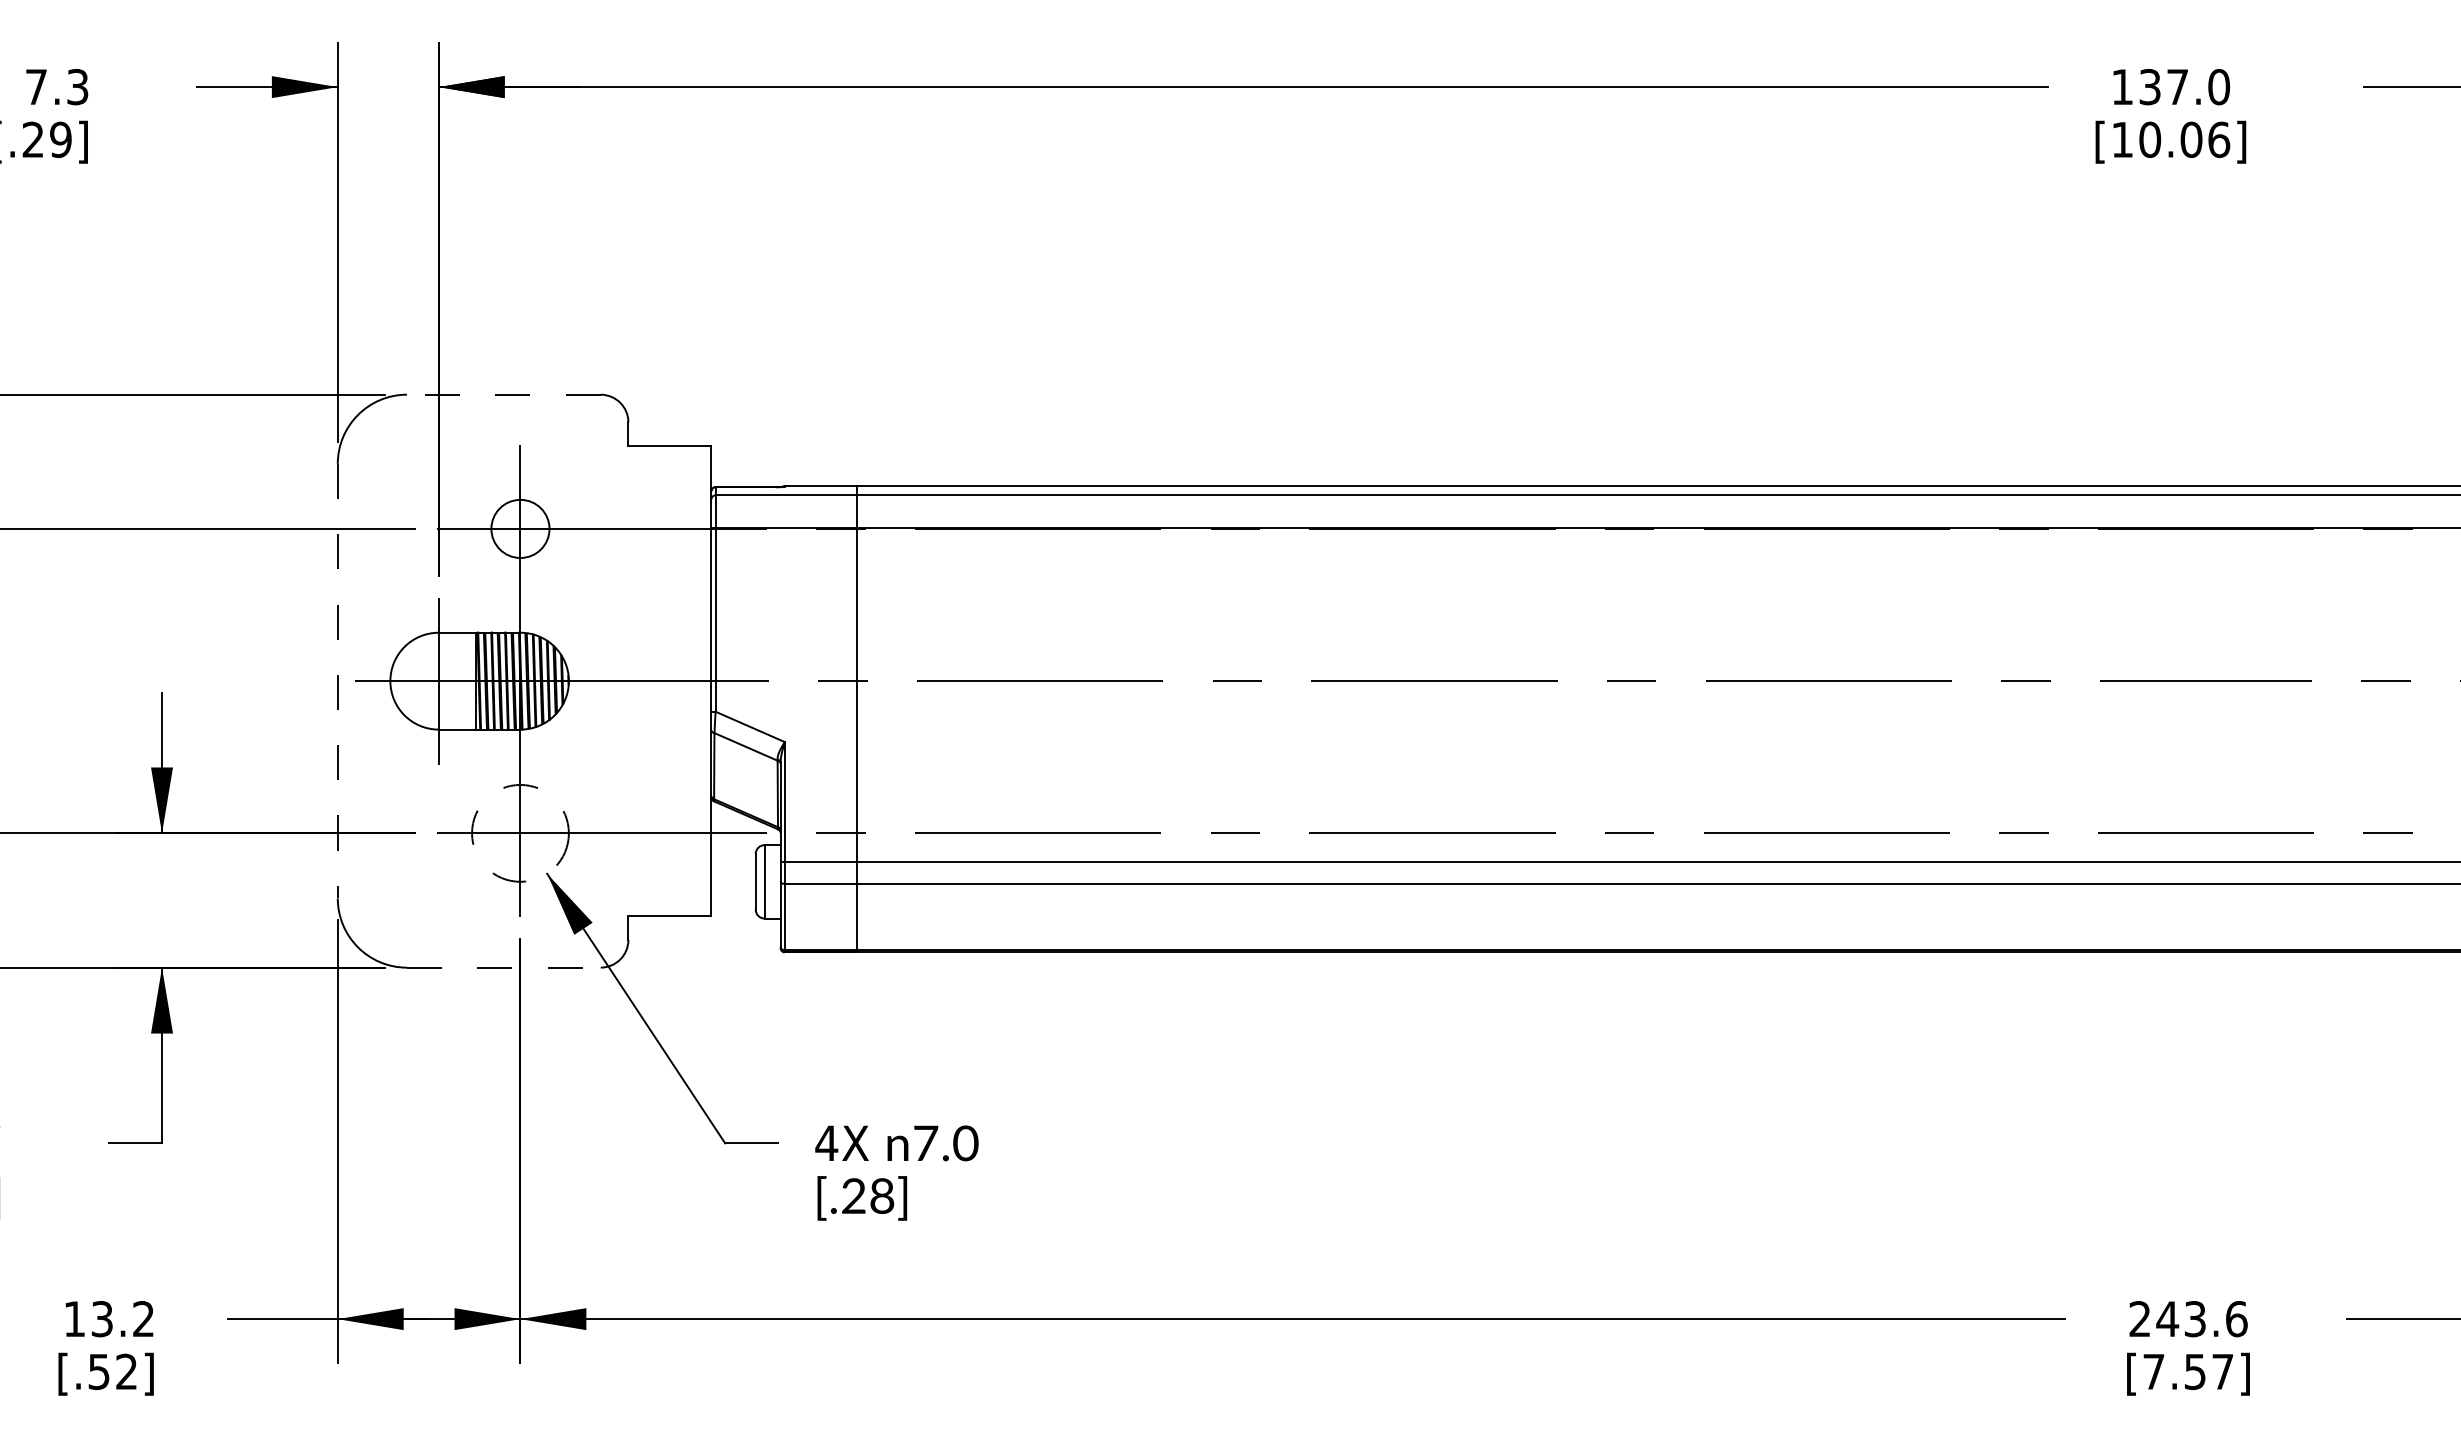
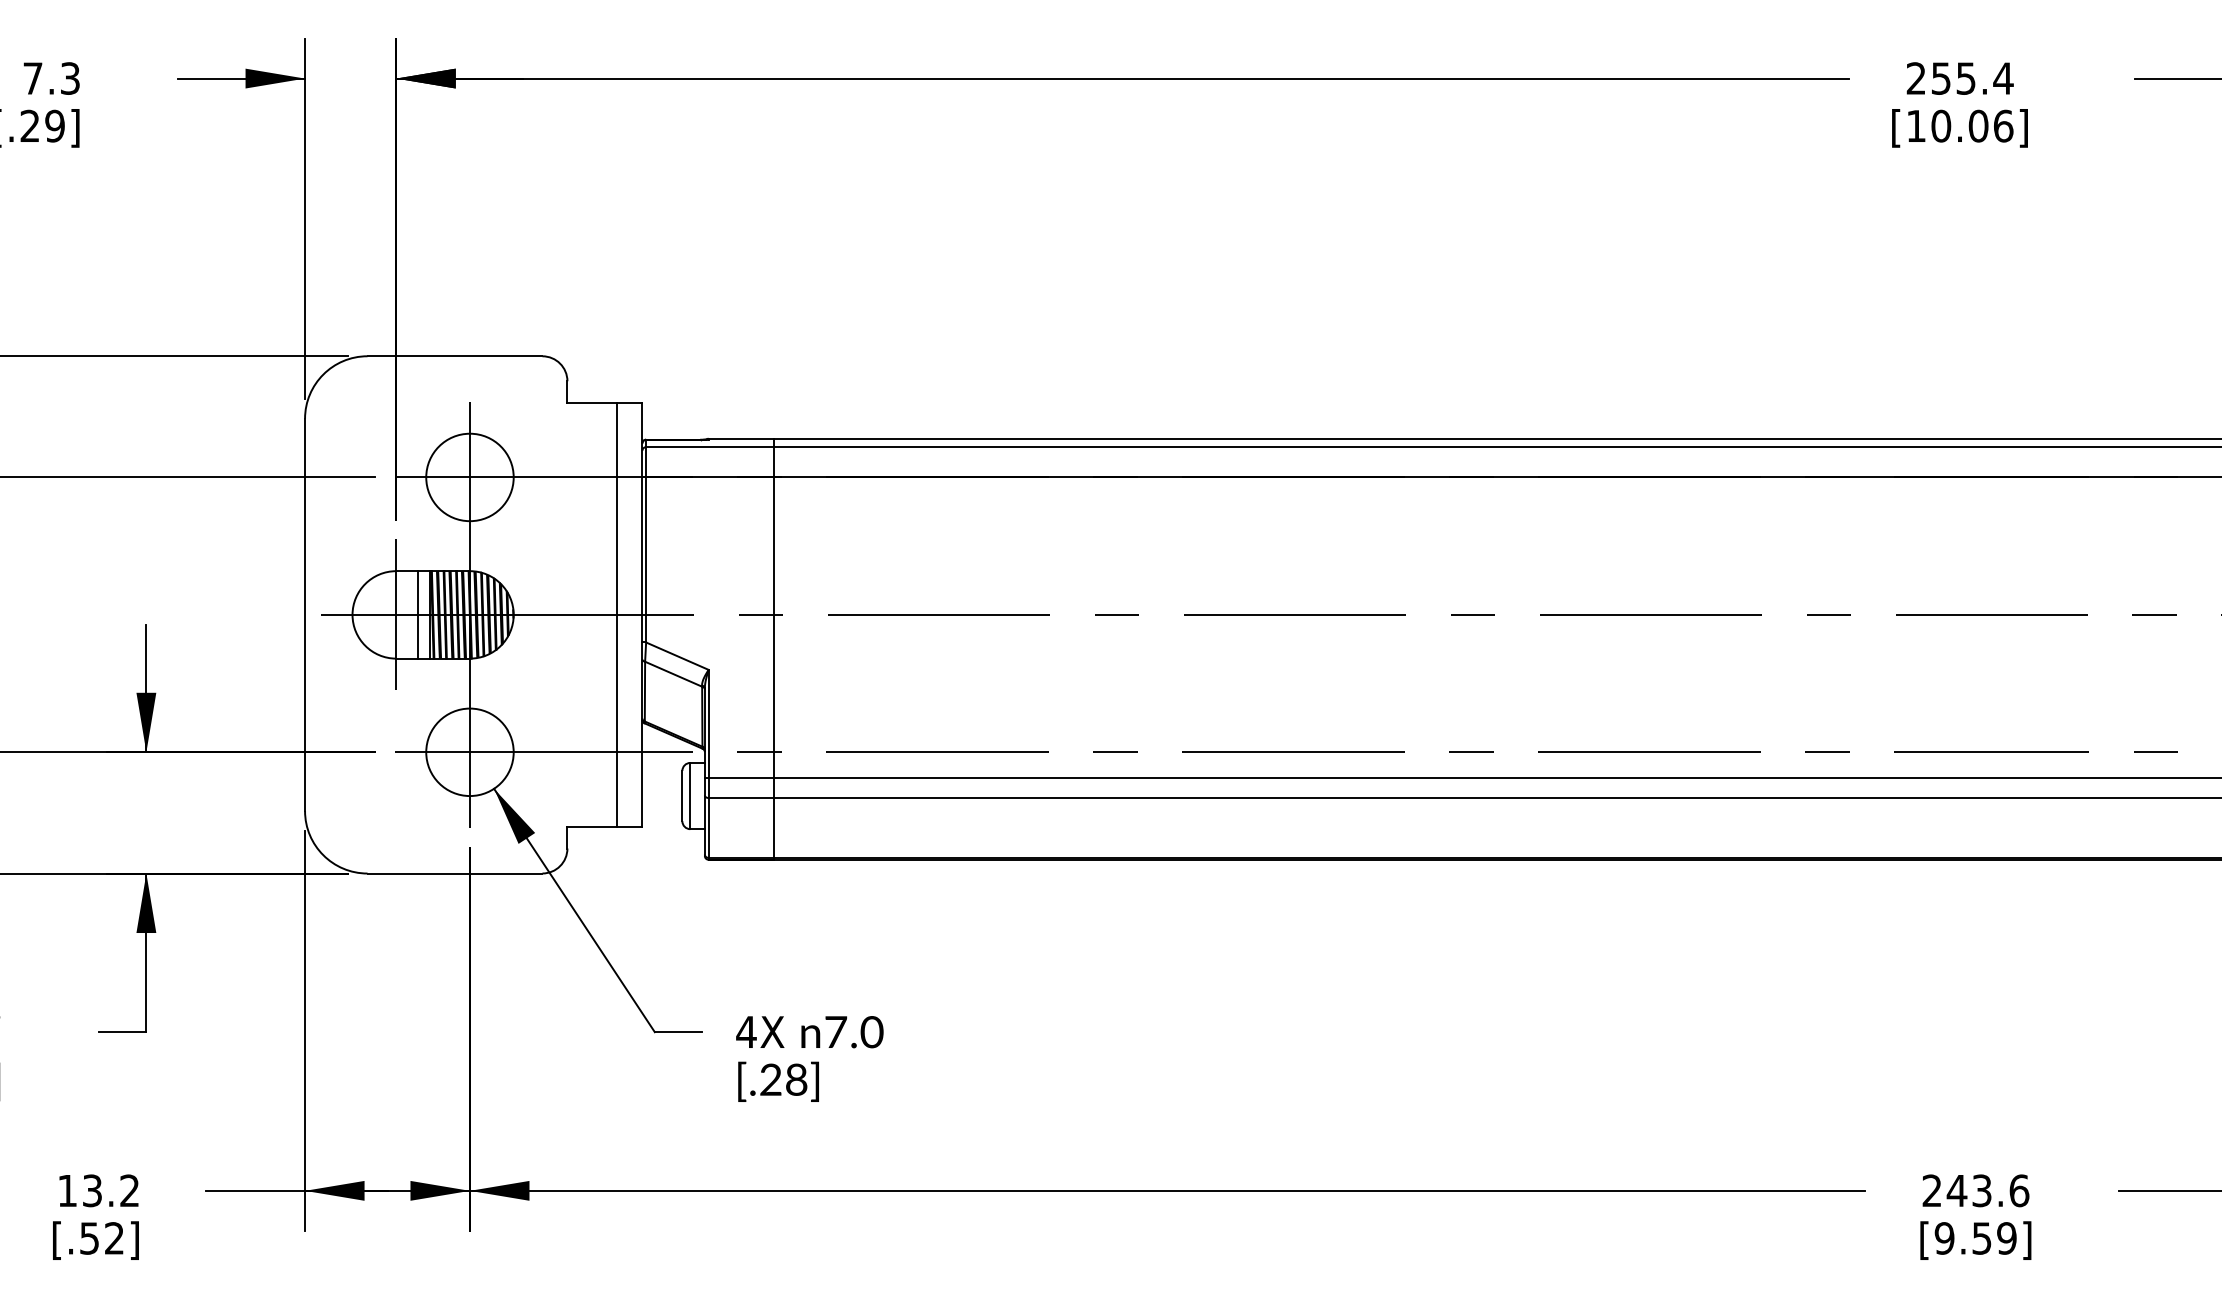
text: (2171, 87) -> (1960, 78), 137.0 -> 255.4
line: (503, 394) -> (454, 356), dashed -> solid
circle: (520, 528) -> (470, 477), size x1.67
line: (462, 680) -> (417, 614), added
line: (683, 680) -> (617, 614), added
line: (337, 681) -> (304, 615), dashed -> solid
circle: (520, 832) -> (470, 751), dashed -> solid
line: (503, 967) -> (454, 873), dashed -> solid
text: (2188, 1371) -> (1975, 1238), [7.57] -> [9.59]

